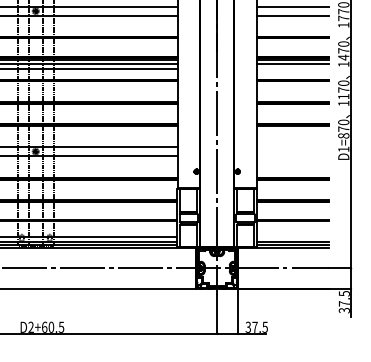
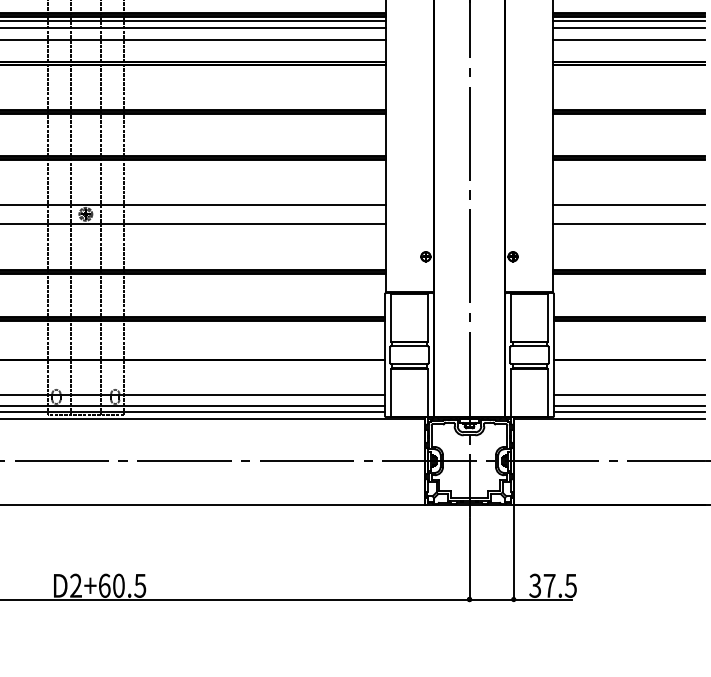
line: (292, 69) -> (628, 40), added
line: (292, 147) -> (628, 205), added
line: (292, 156) -> (628, 224), added
line: (292, 236) -> (628, 393), added

